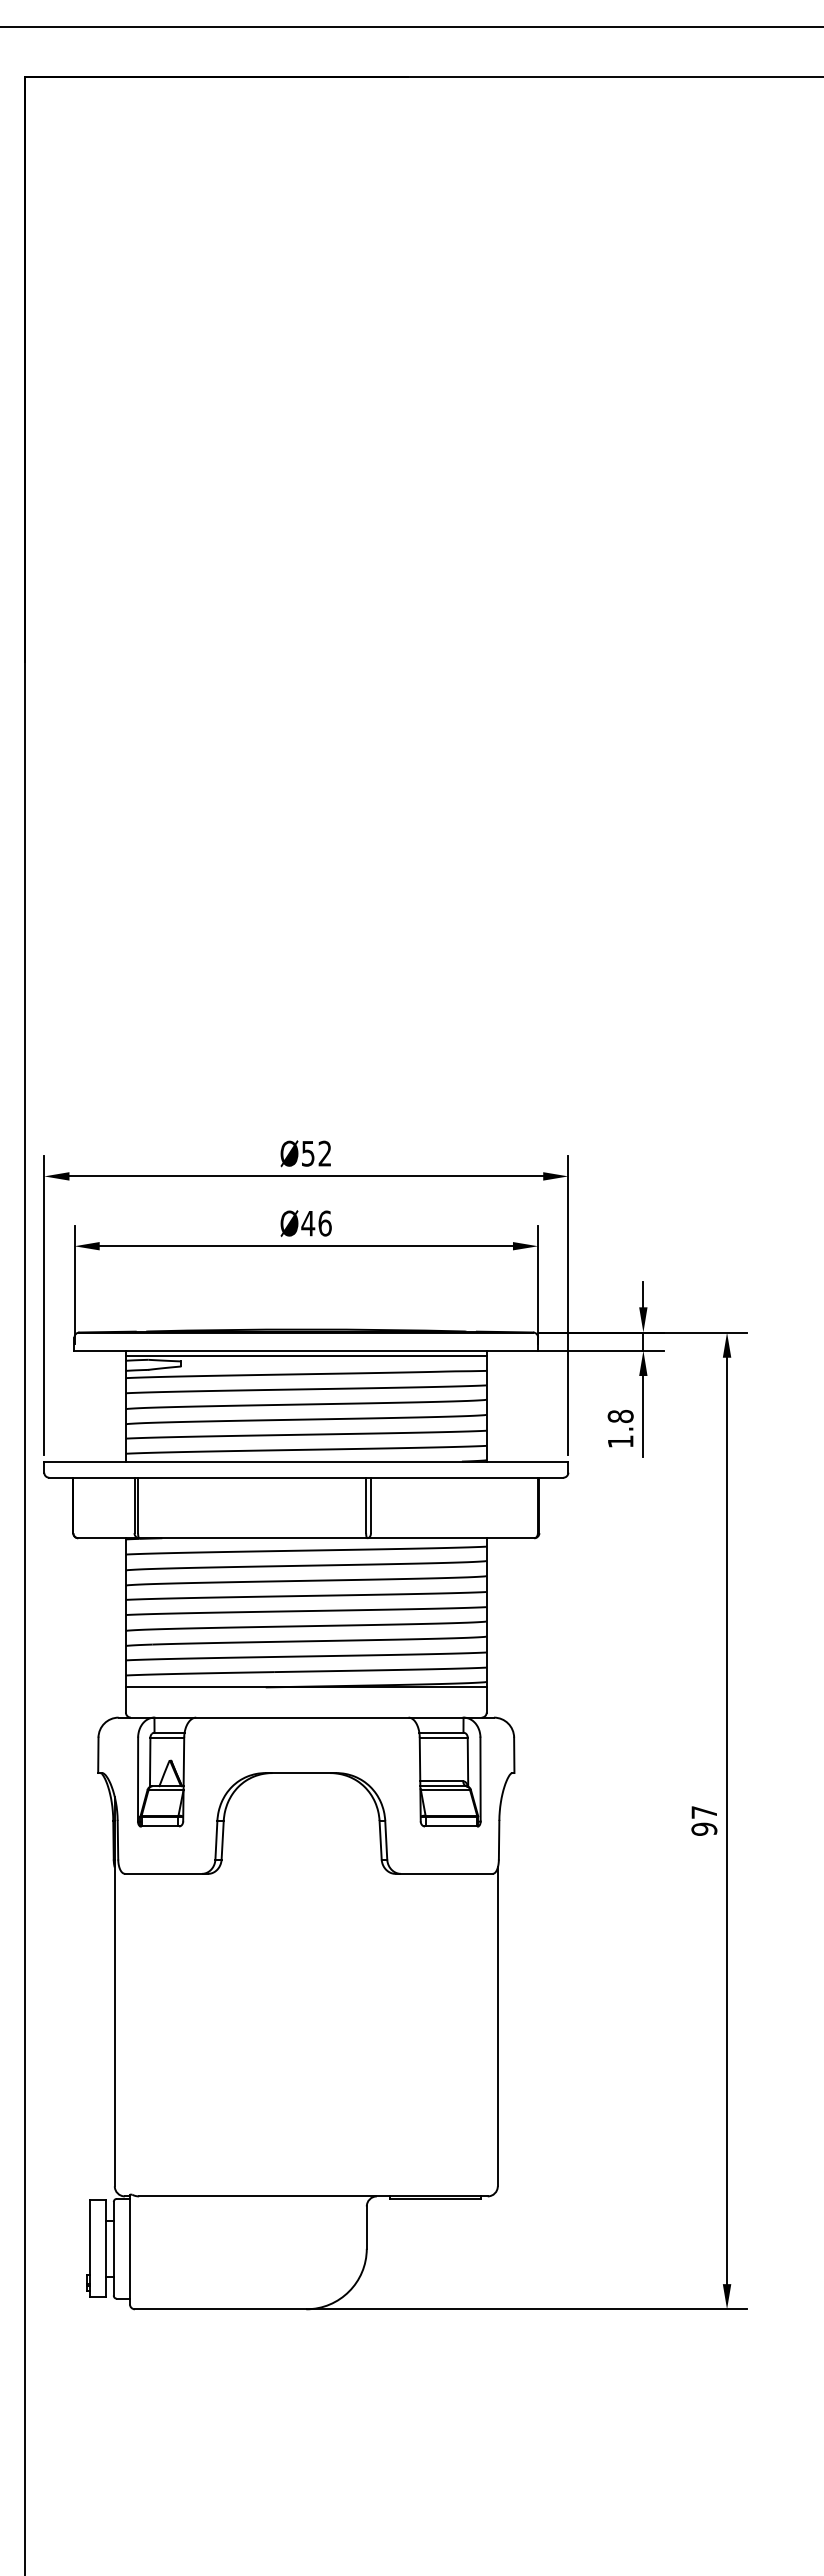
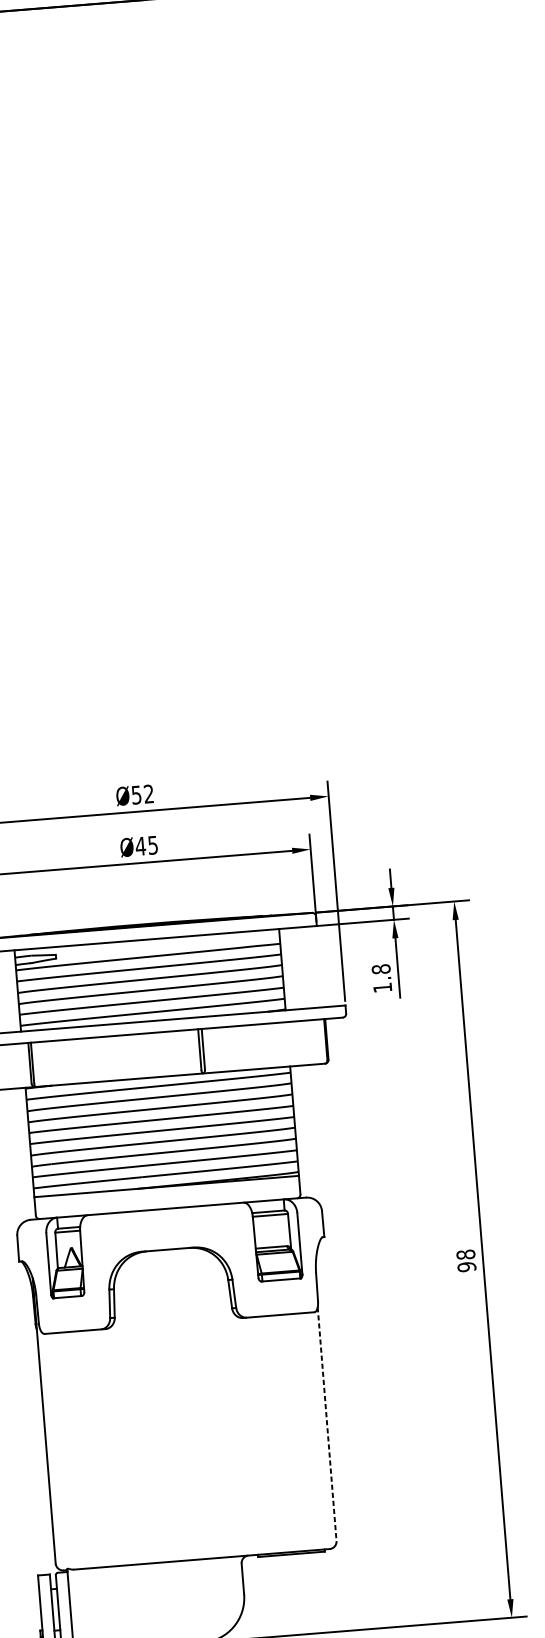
text: (324, 1223) -> (152, 845), Ø46 -> Ø45
line: (305, 1355) -> (146, 943), removed
text: (704, 1811) -> (465, 1254), 97 -> 98
line: (497, 2027) -> (326, 1424), solid -> dashed

